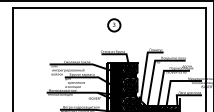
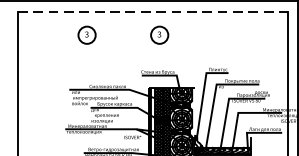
line: (109, 8) -> (152, 11), solid -> dashed
part: (62, 25) -> (87, 35), added

